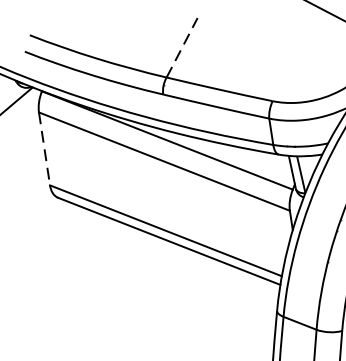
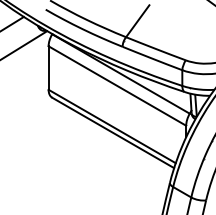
line: (181, 48) -> (137, 21), dashed -> solid
line: (44, 149) -> (48, 68), dashed -> solid

